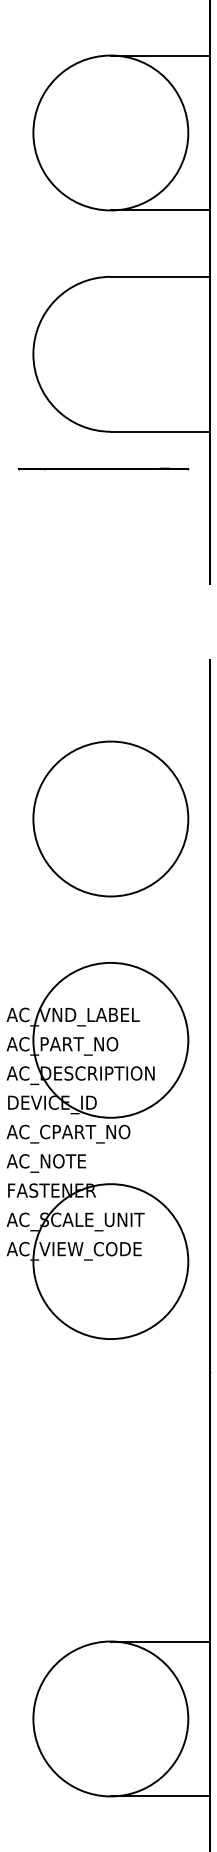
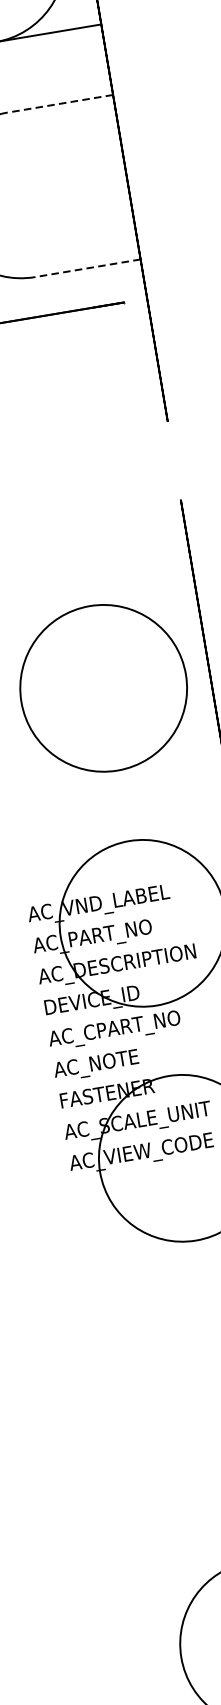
line: (160, 276) -> (60, 103), solid -> dashed
line: (160, 431) -> (87, 268), solid -> dashed

